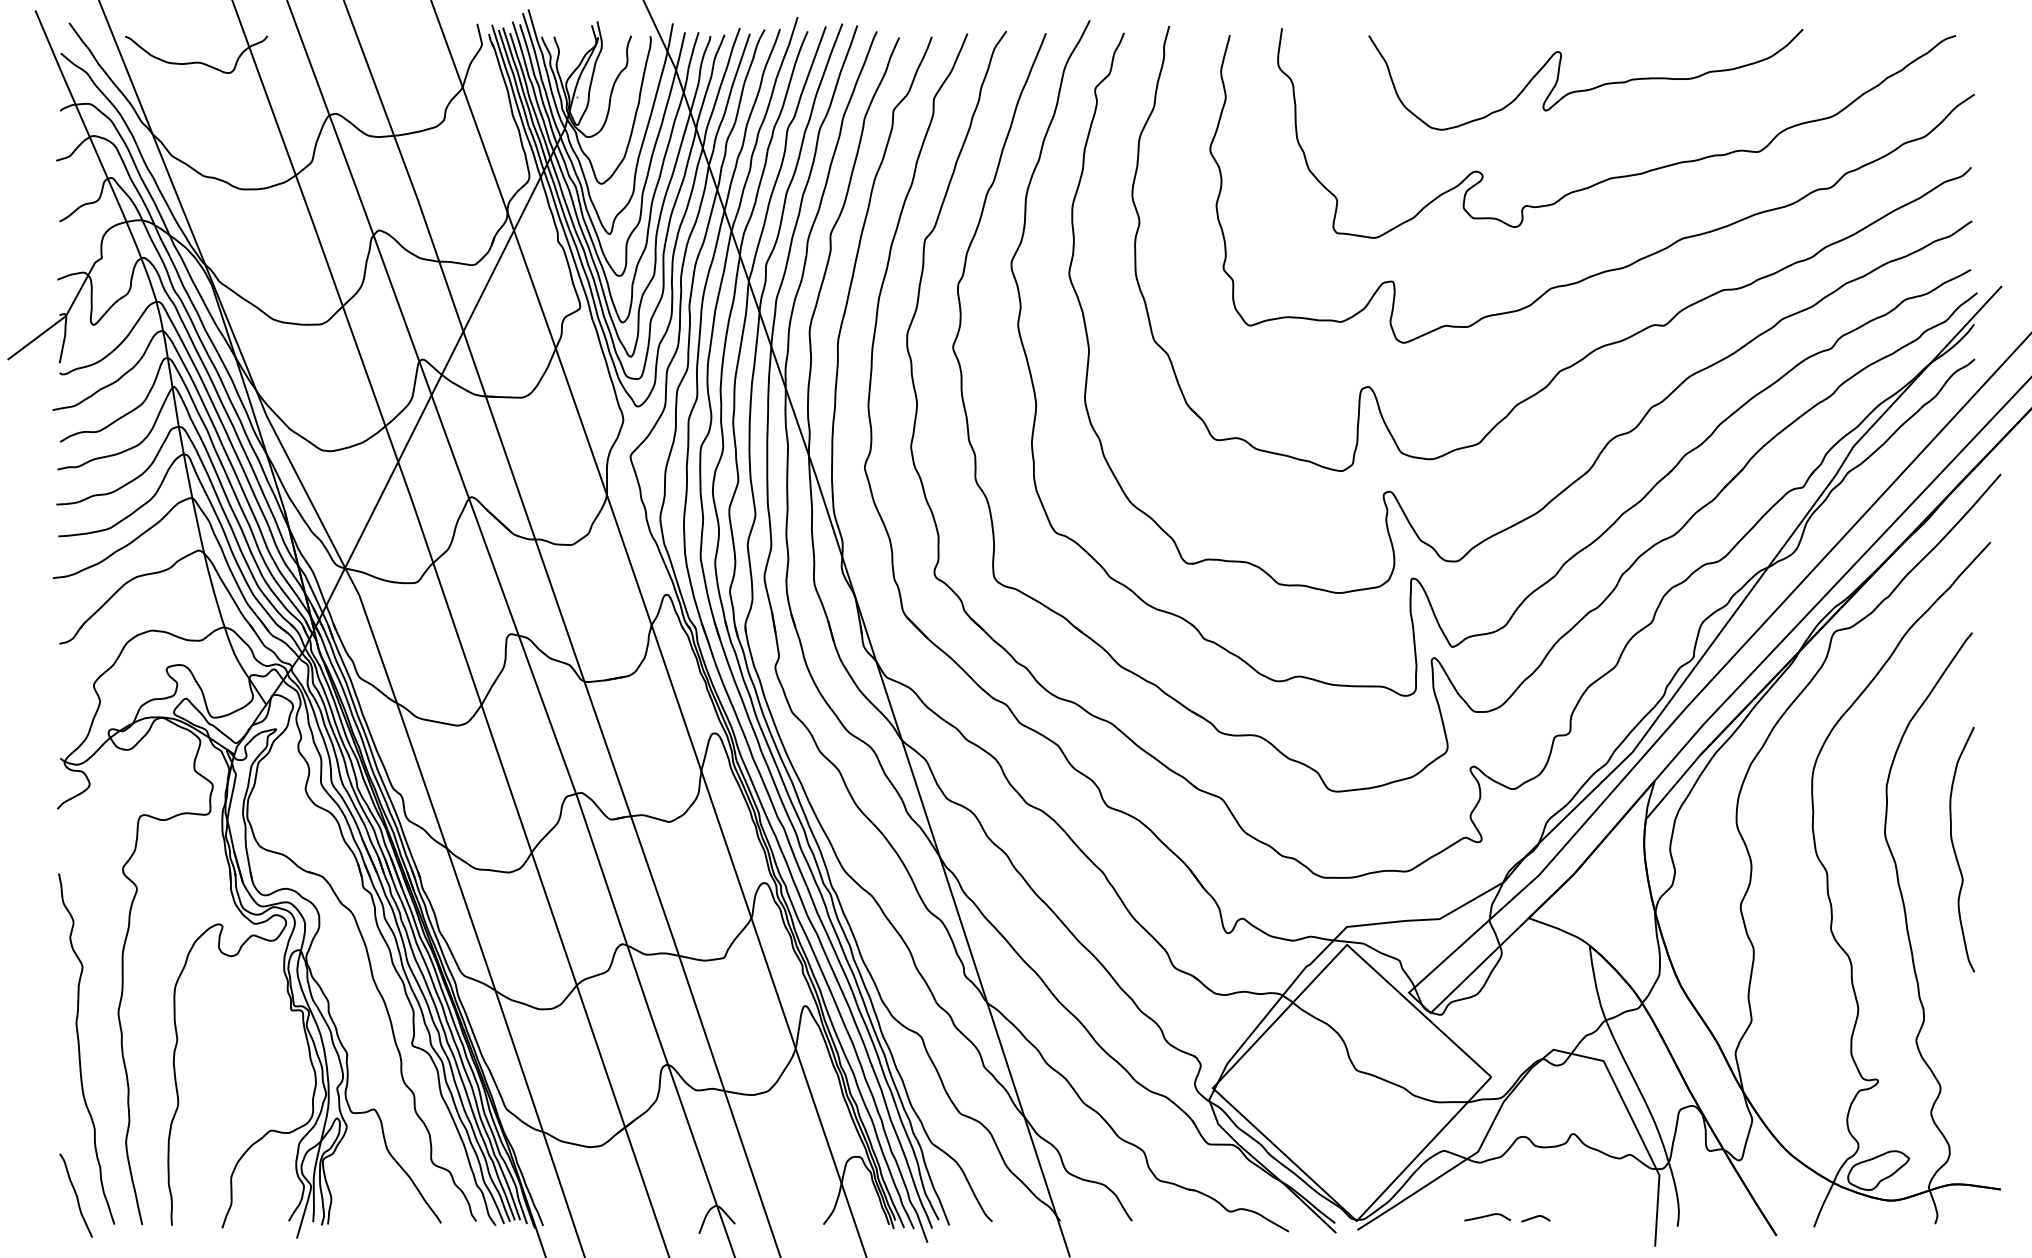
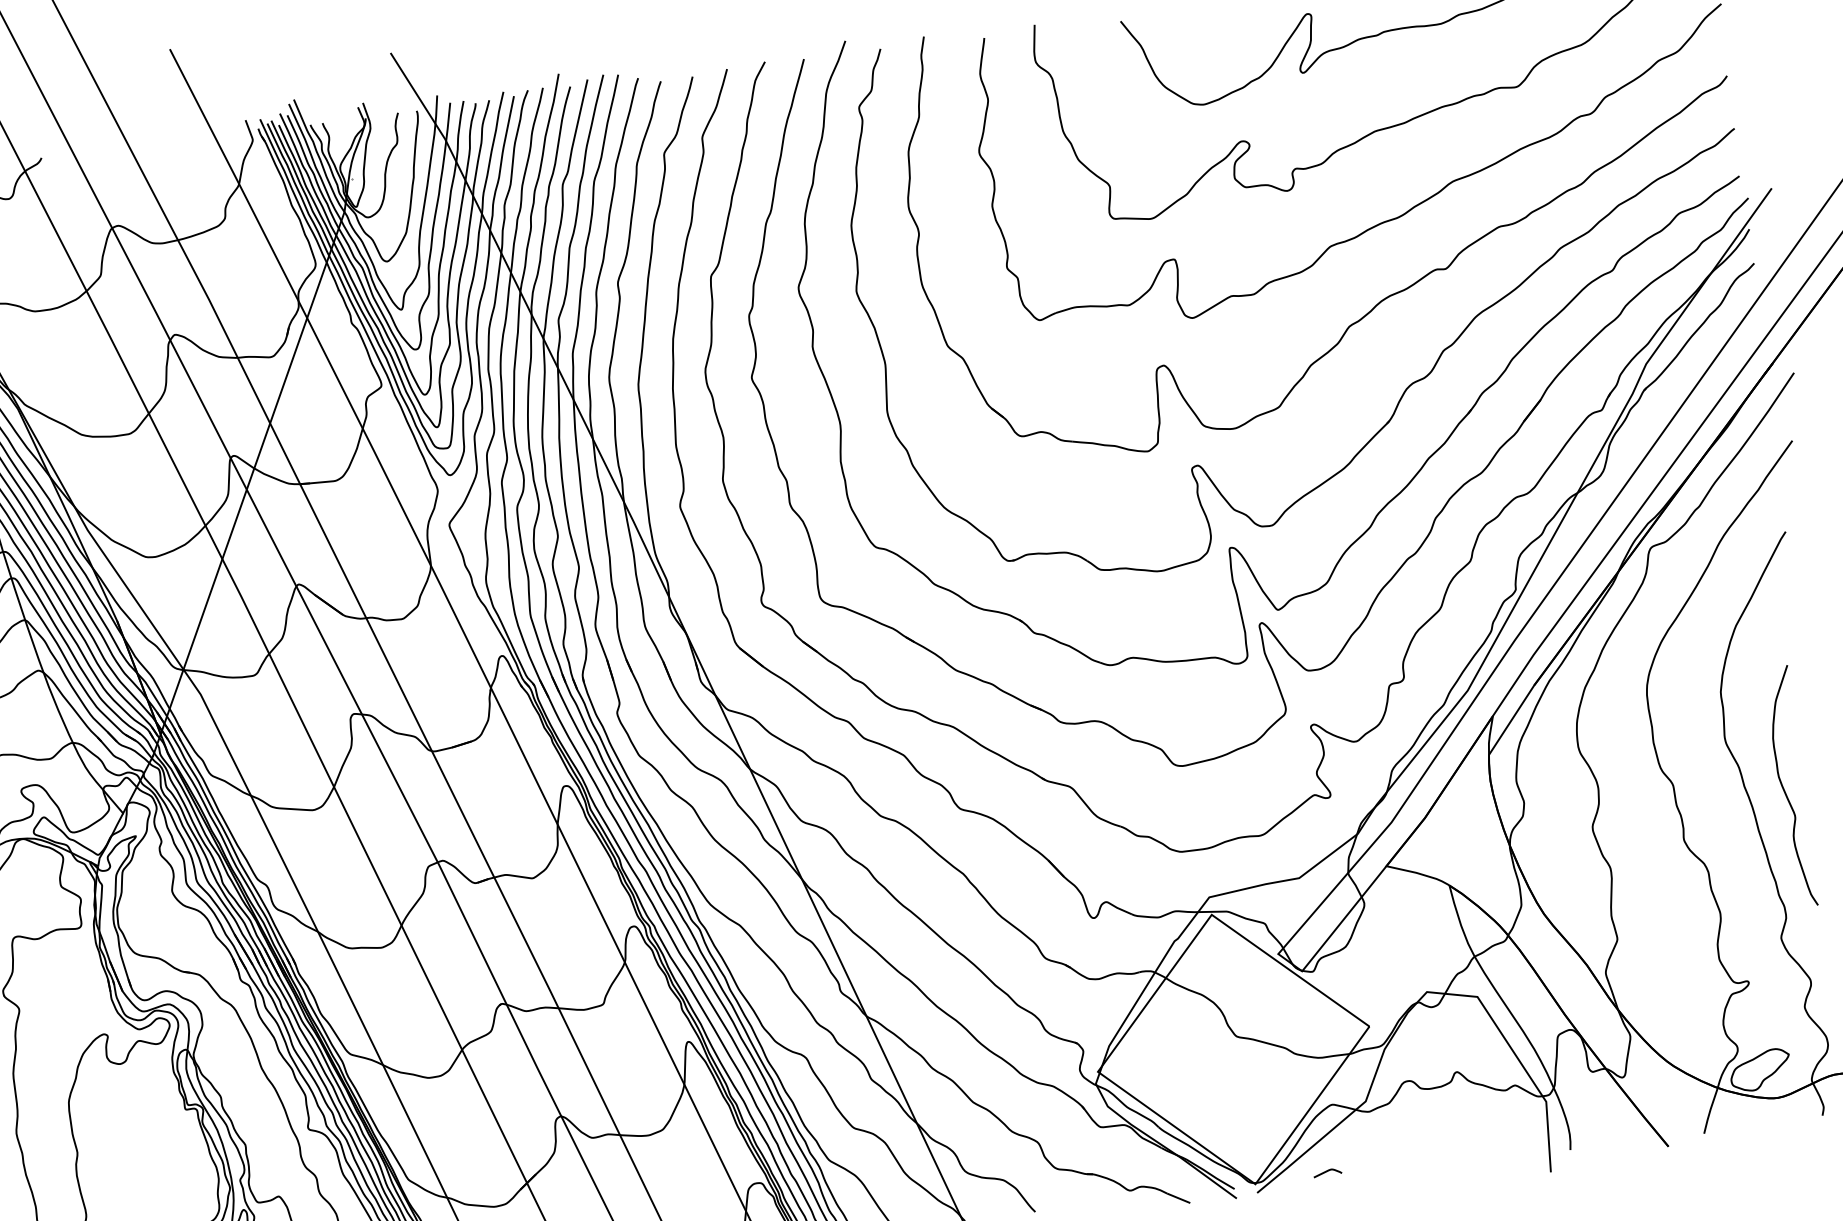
curve: (1955, 850) -> (1784, 788), moved
curve: (1487, 1216) -> (1382, 1163), removed
curve: (1535, 1217) -> (1327, 1171), moved

